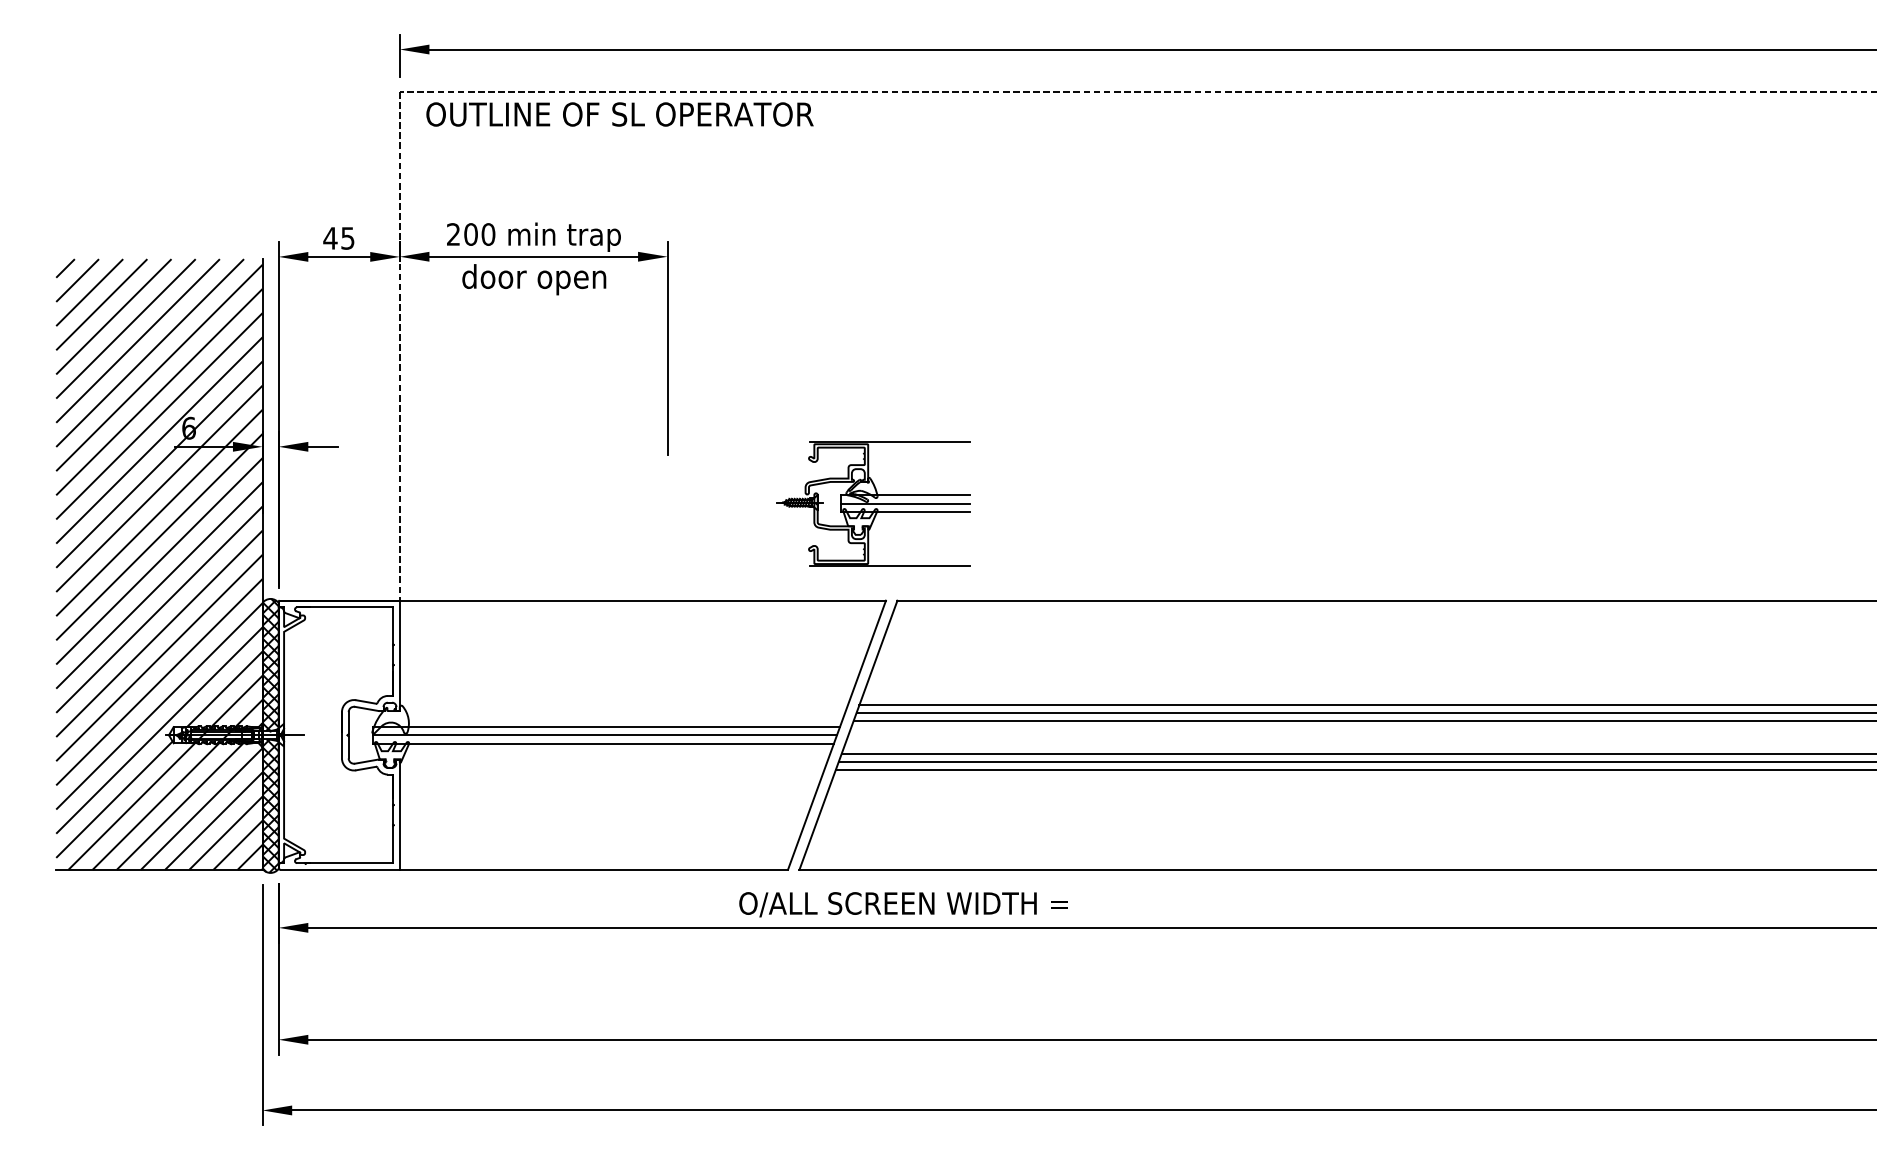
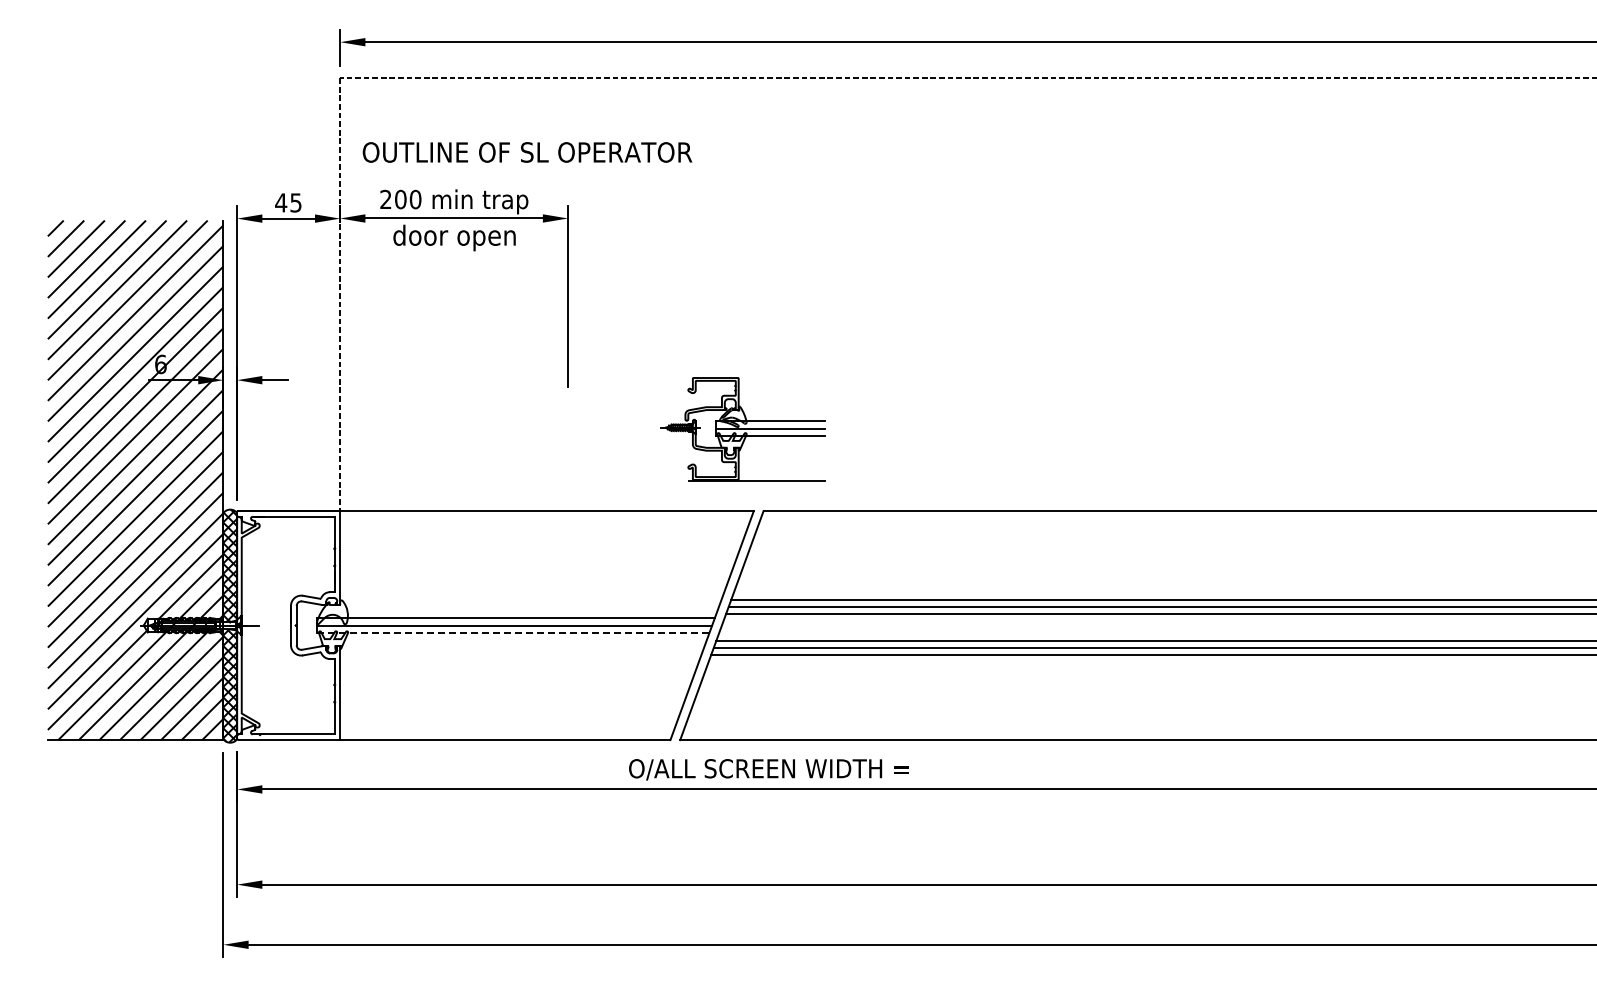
text: (619, 114) -> (527, 152), moved
line: (889, 441) -> (756, 375), removed
line: (602, 743) -> (512, 632), solid -> dashed

